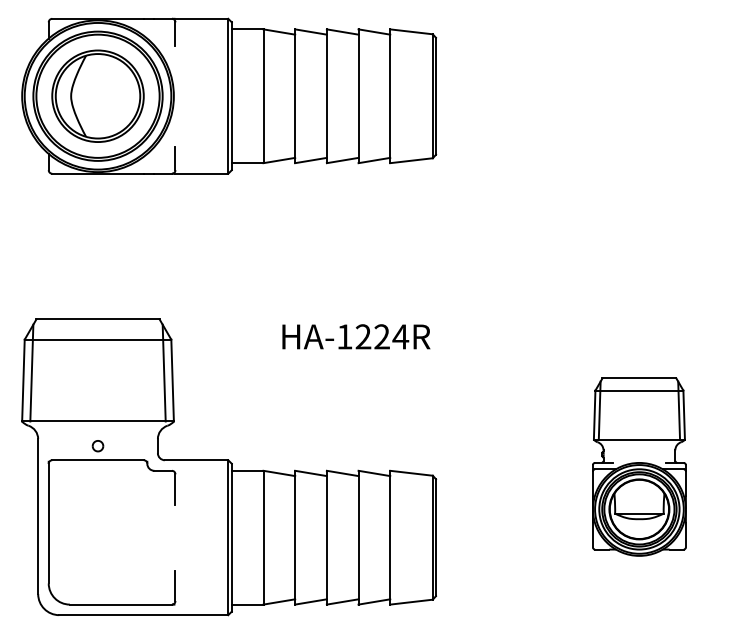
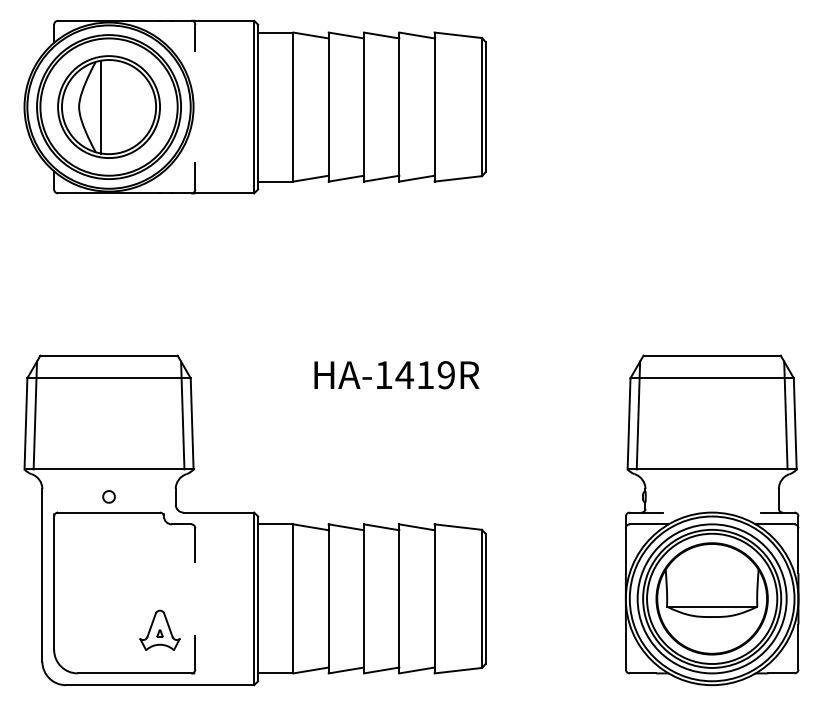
line: (90, 95) -> (100, 106), added
text: (382, 336) -> (425, 374), HA-1224R -> HA-1419R
part: (639, 466) -> (712, 519), size x1.67
part: (143, 565) -> (159, 629), added

